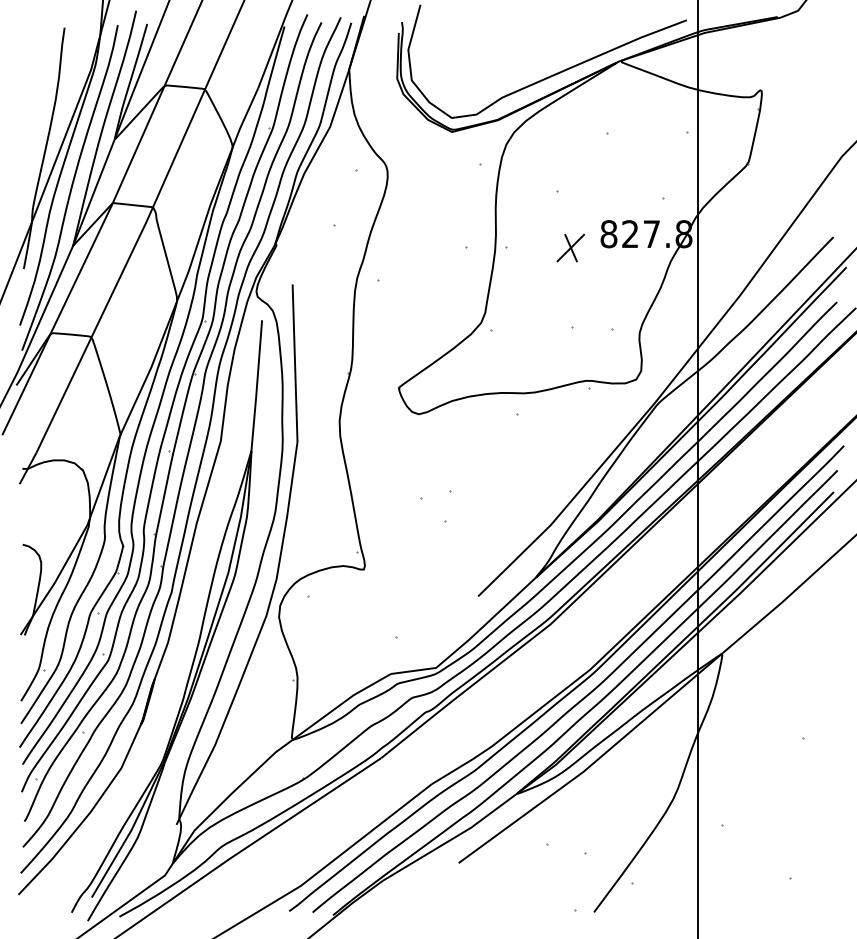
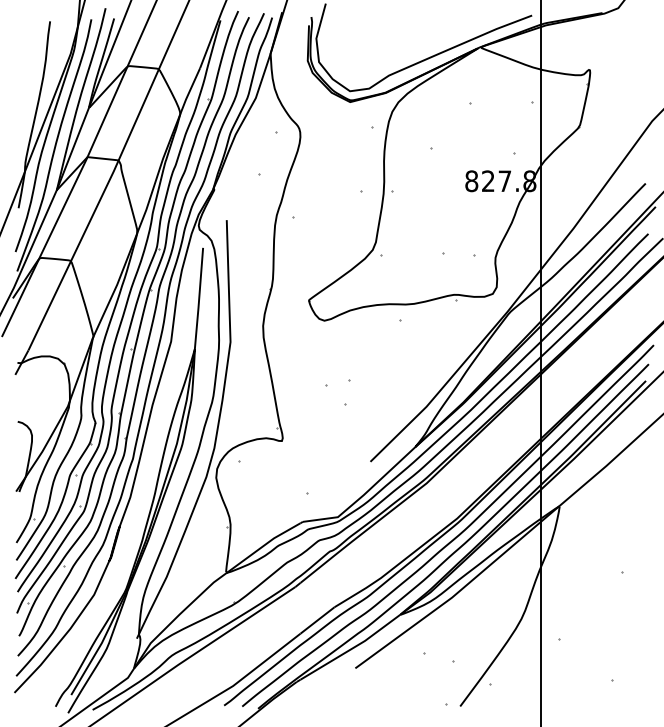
part: (571, 247) -> (442, 191), removed

